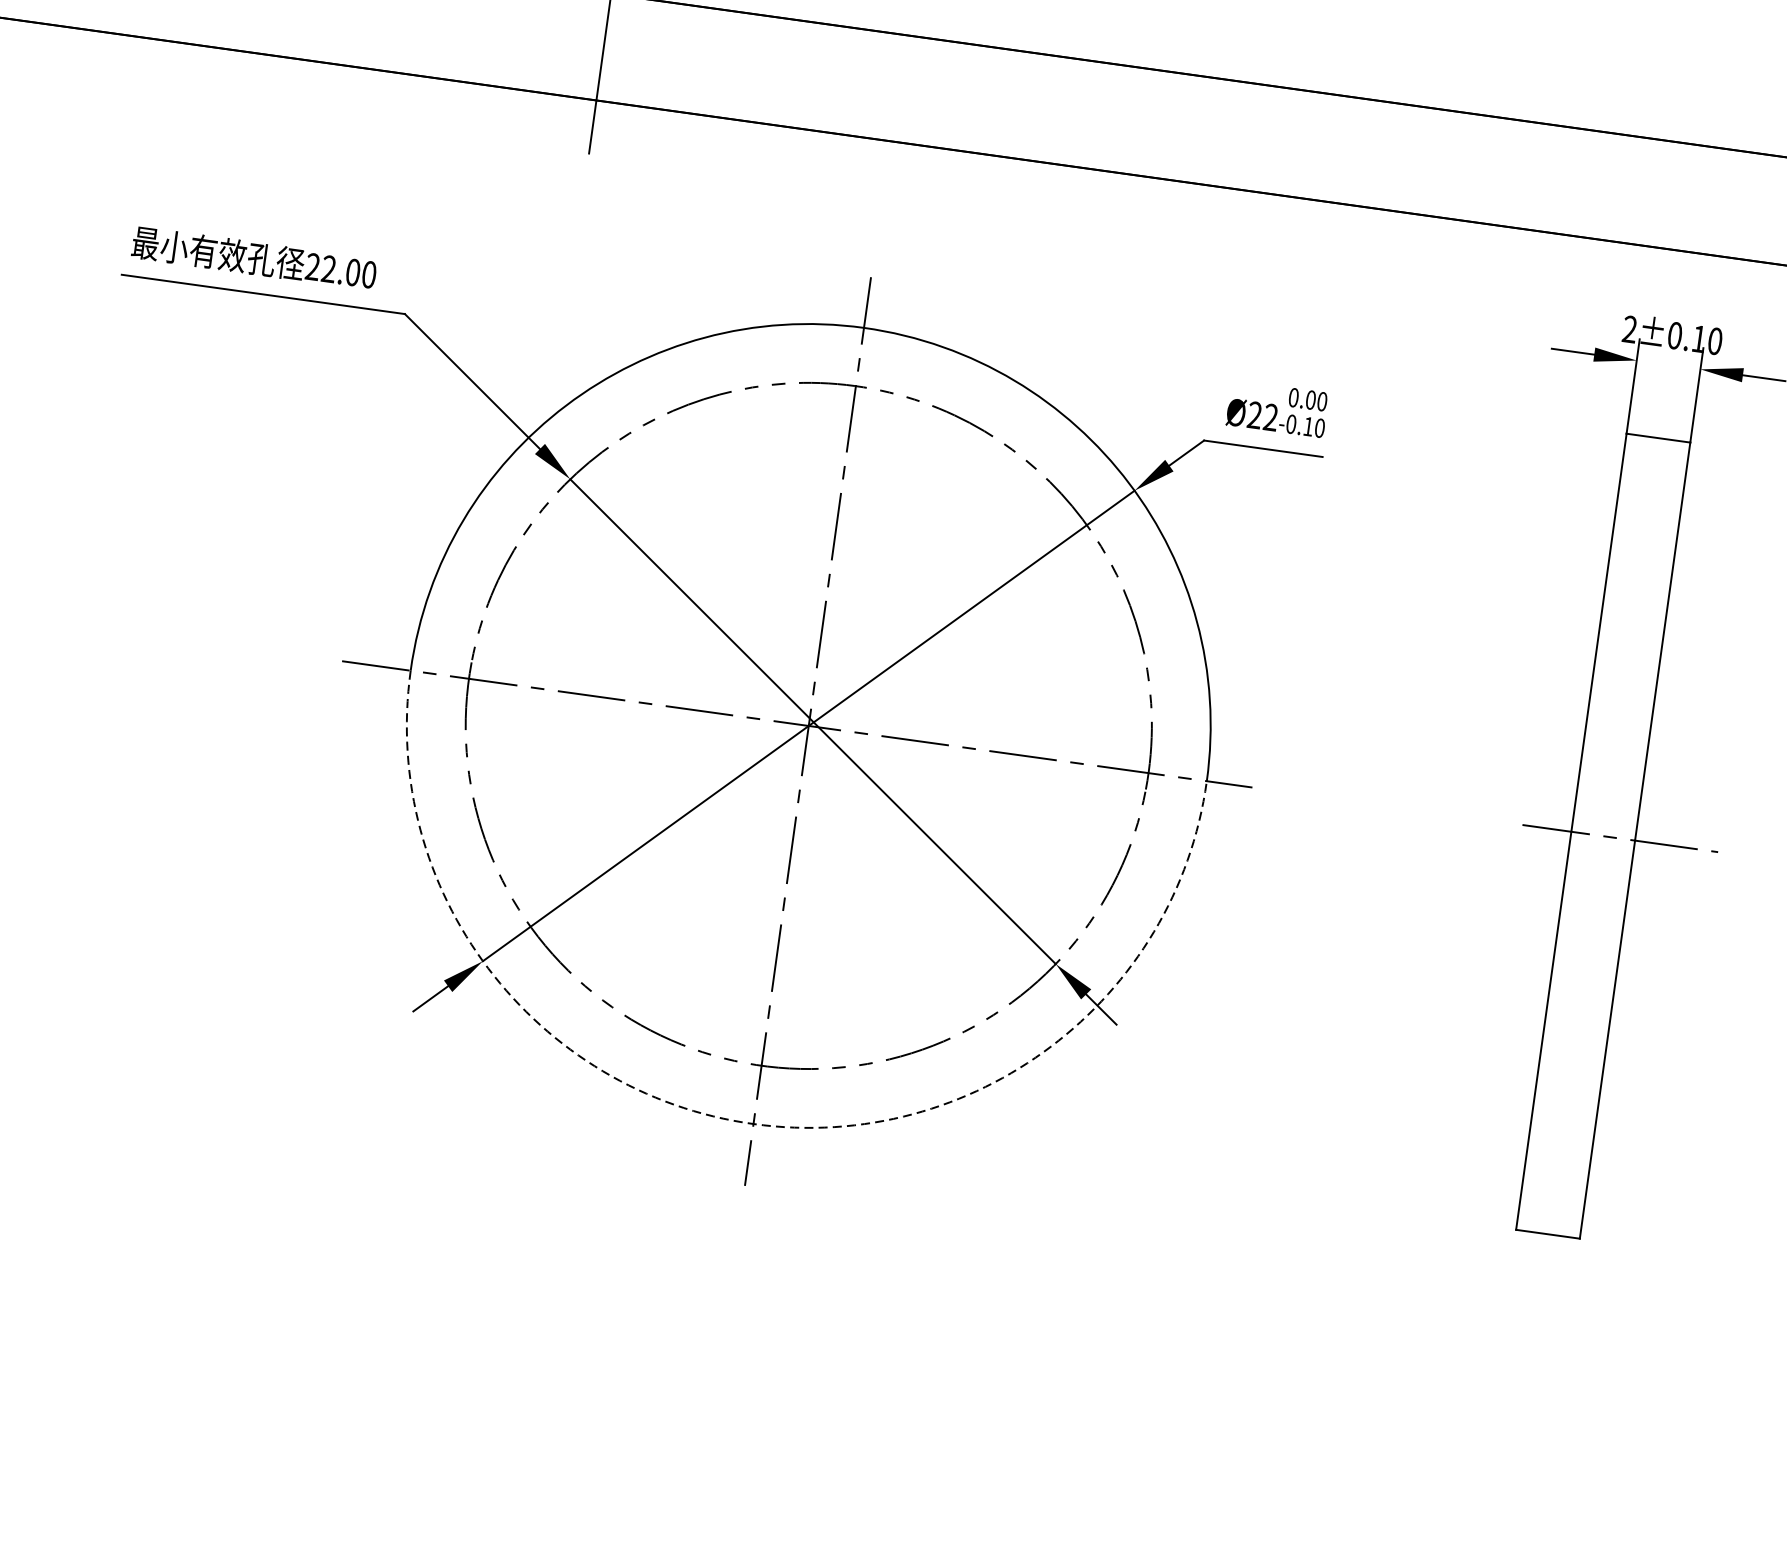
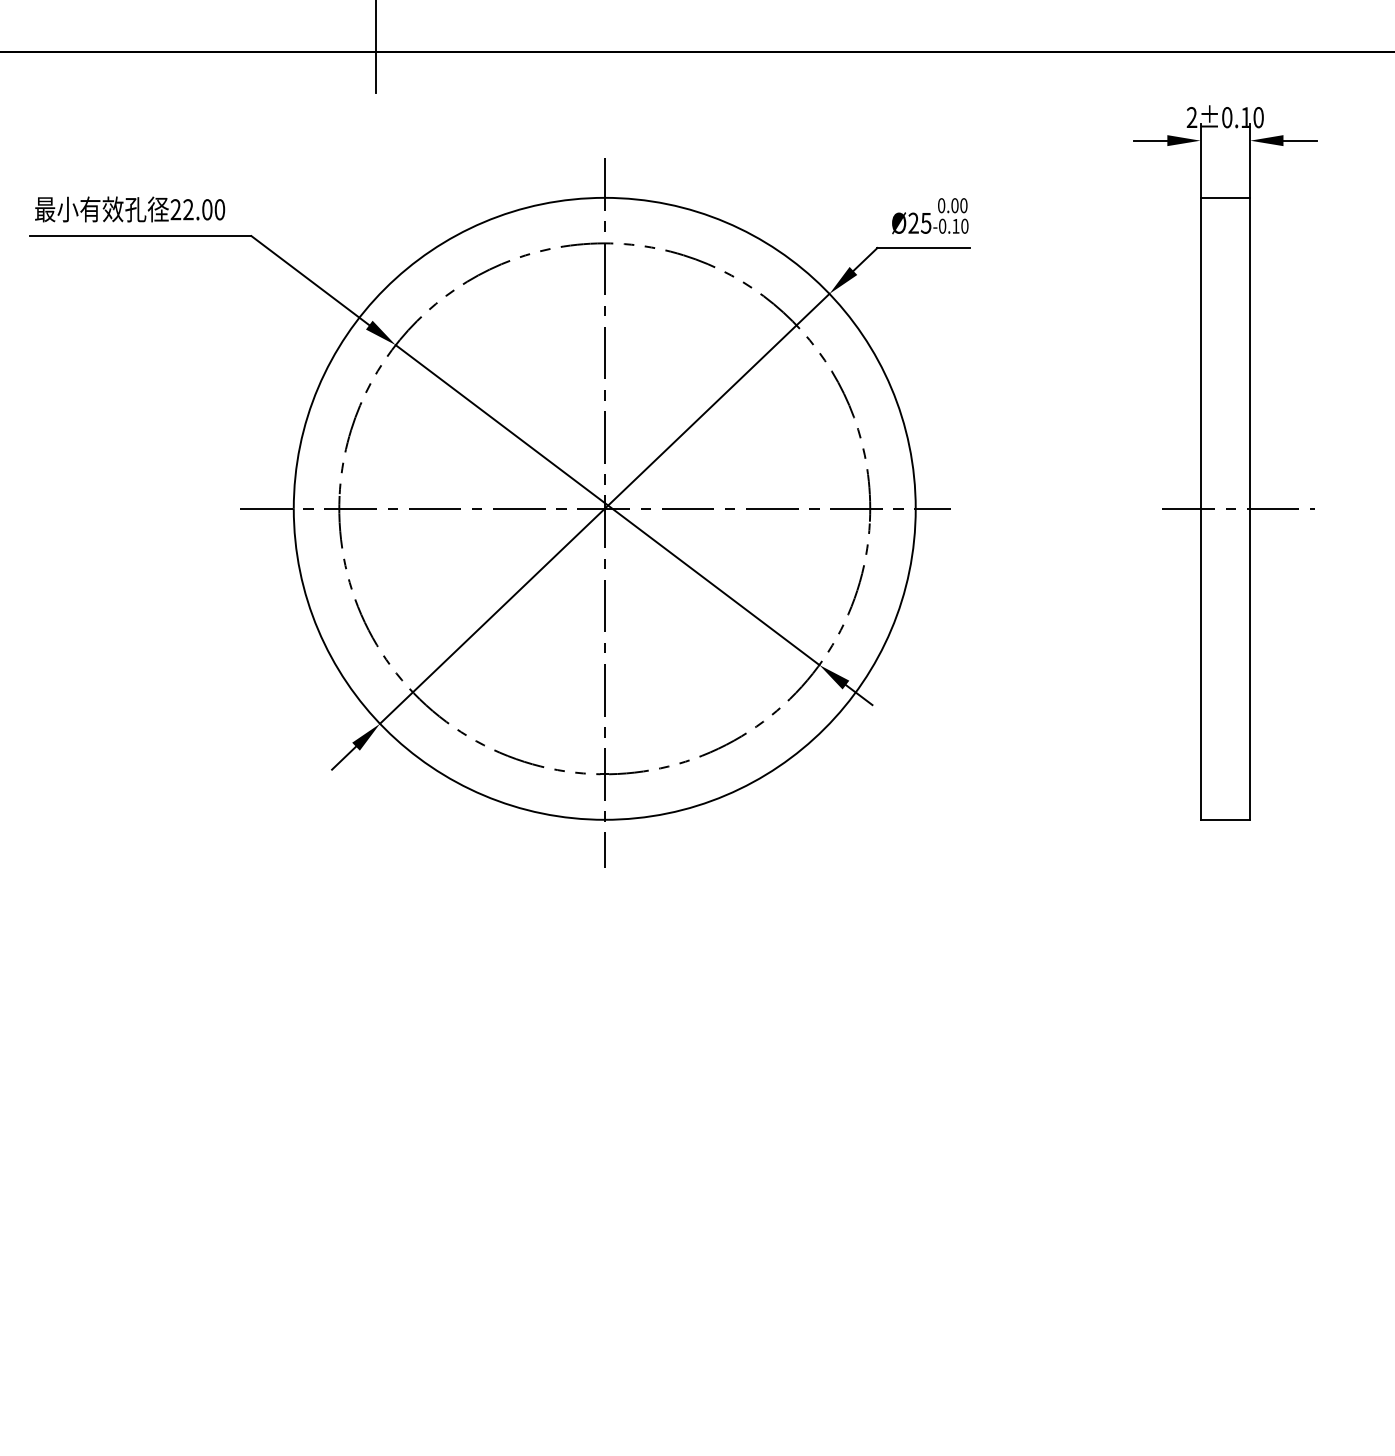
text: (1270, 416) -> (925, 222), Ø22 -> Ø25
arc: (753, 1123) -> (604, 819), dashed -> solid

